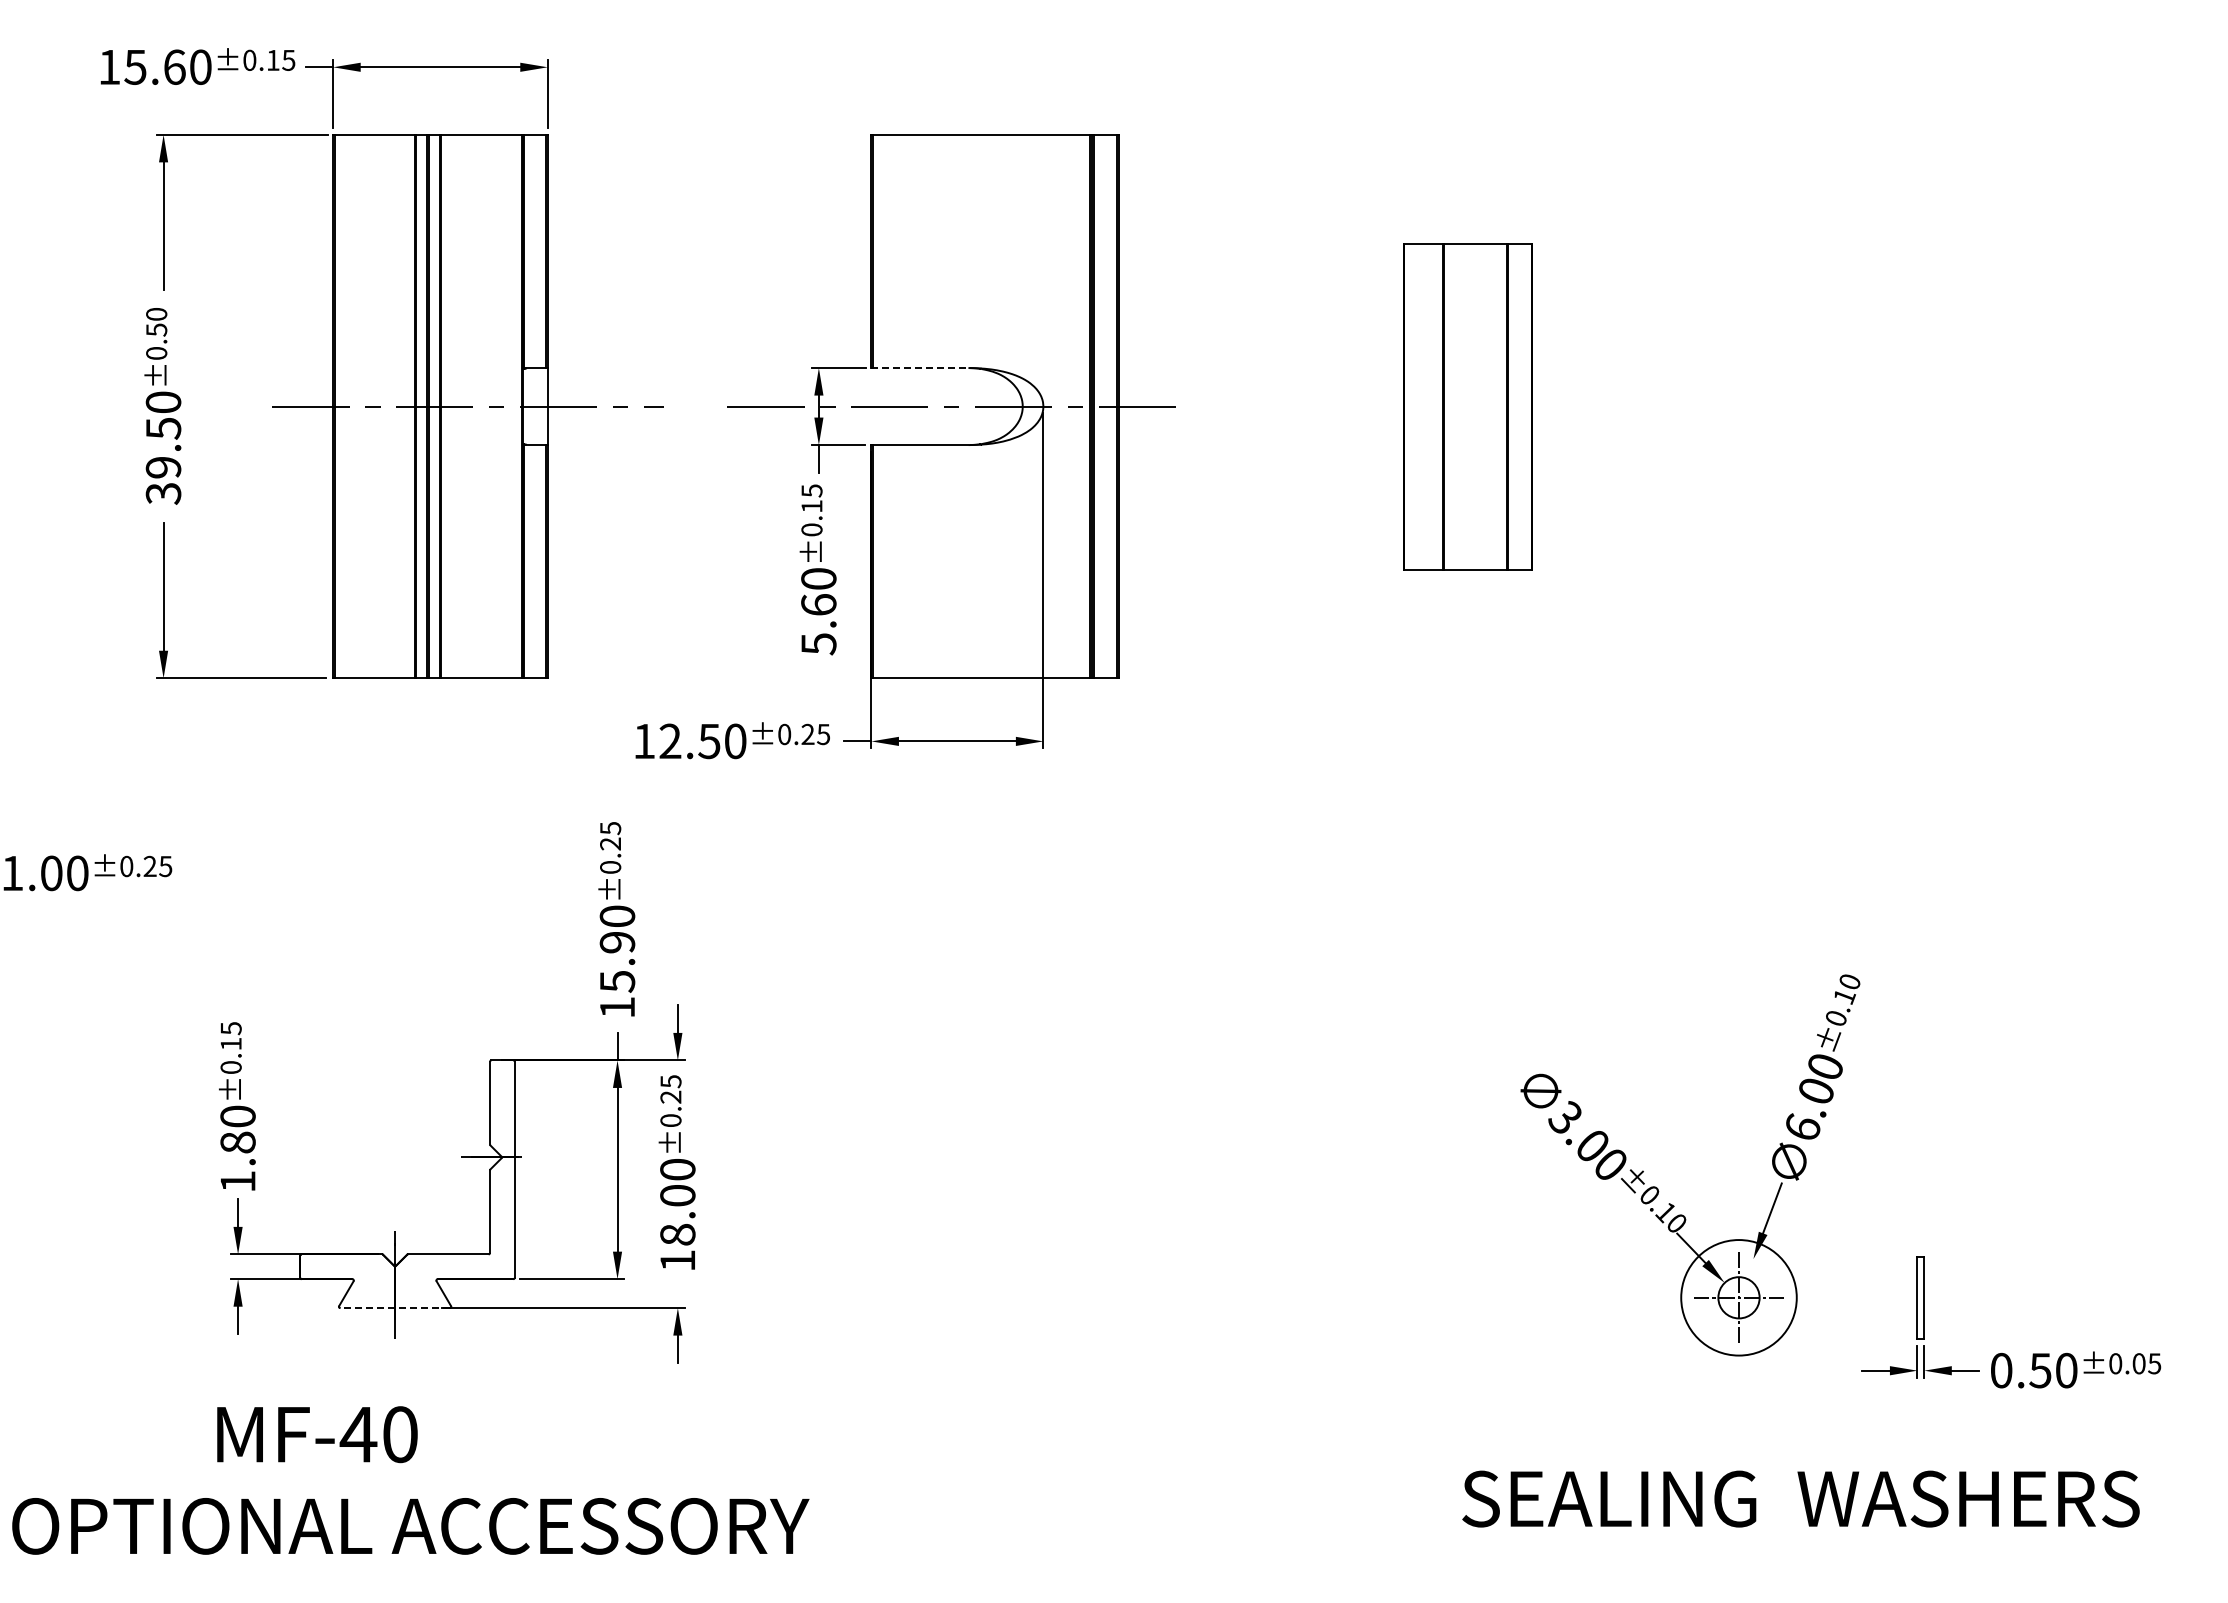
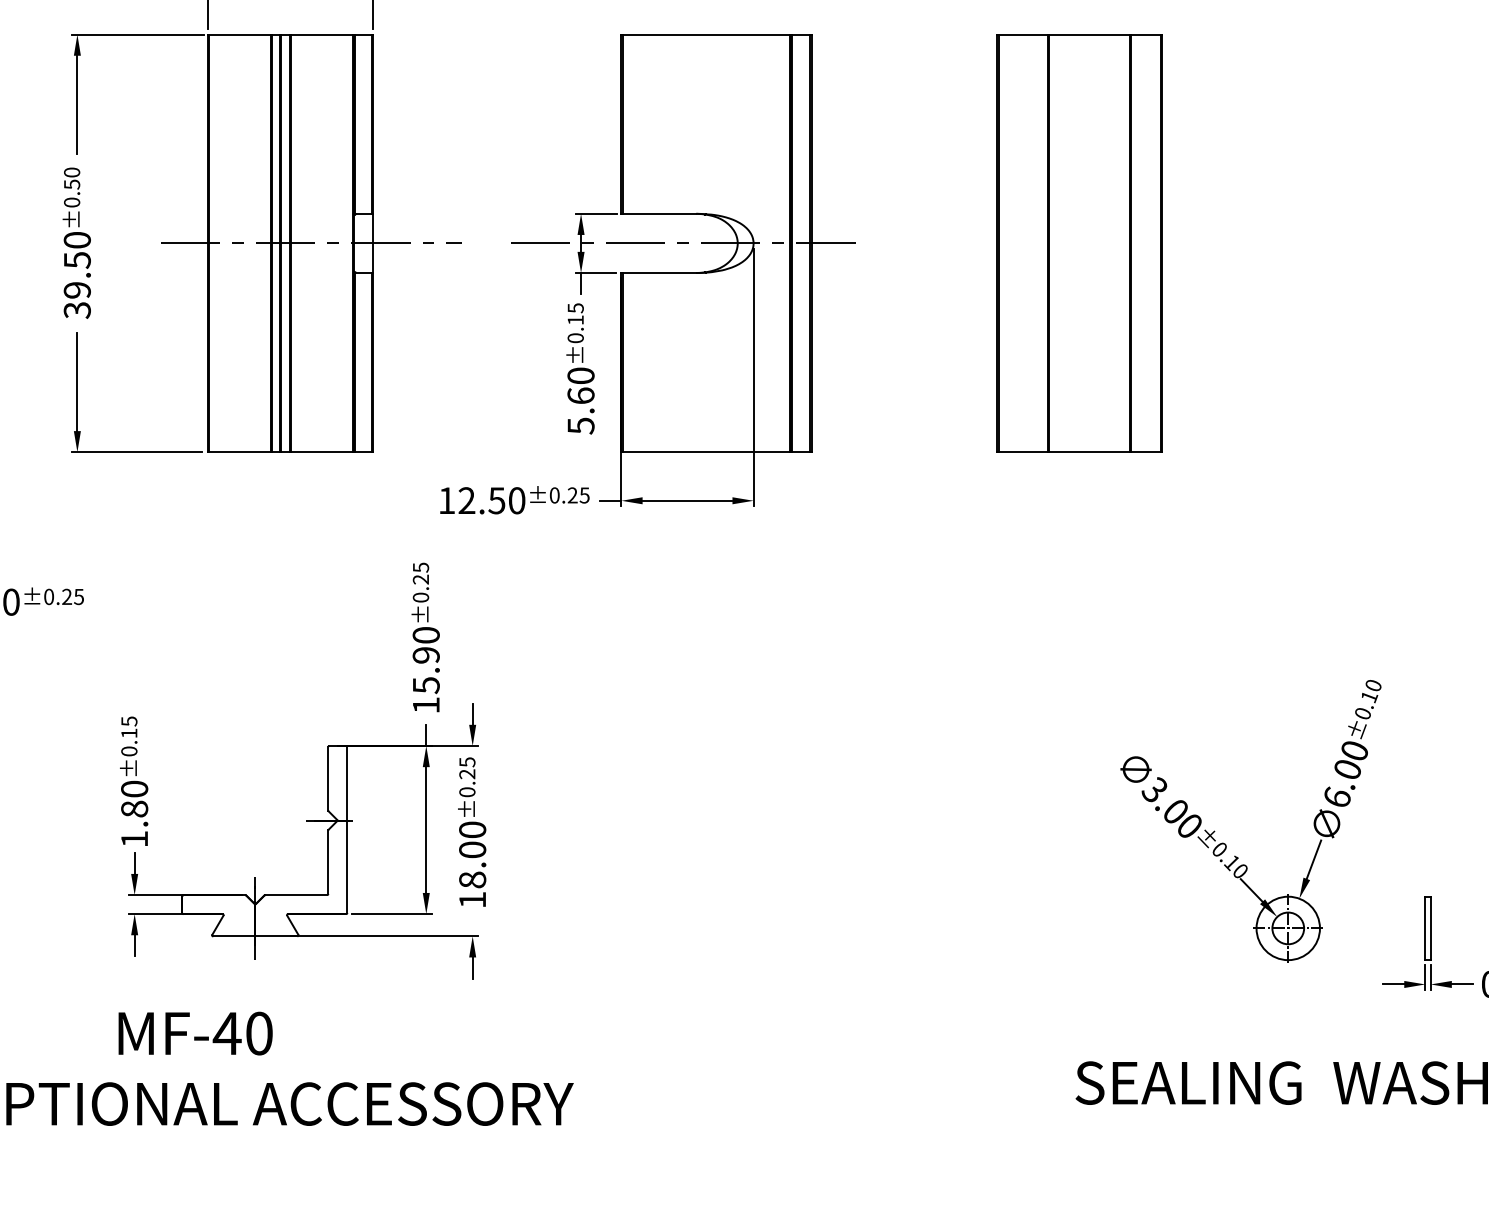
line: (920, 368) -> (659, 214), dashed -> solid
part: (1467, 406) -> (1079, 243), size x1.67
circle: (1738, 1297) -> (1287, 928), size x0.71
line: (395, 1308) -> (255, 936), dashed -> solid

